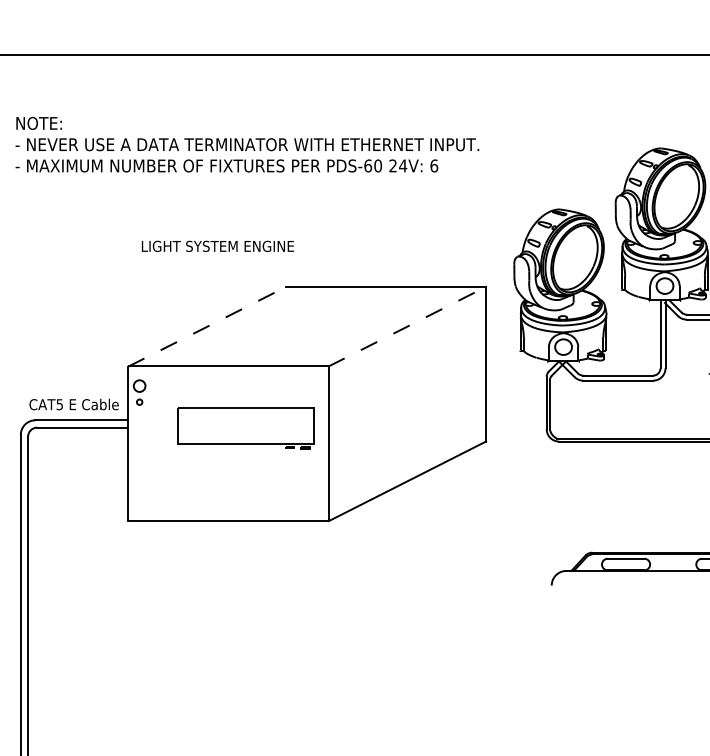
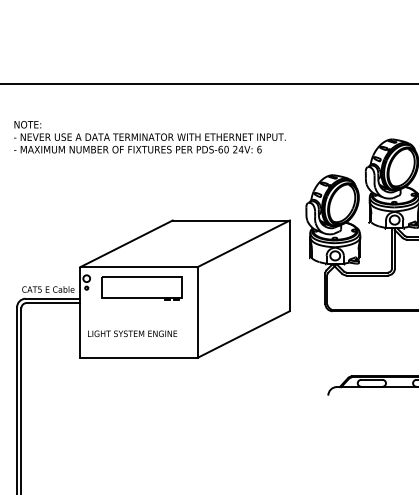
text: (217, 245) -> (132, 333), moved
line: (207, 326) -> (126, 243), dashed -> solid
line: (407, 326) -> (243, 243), dashed -> solid
part: (244, 428) -> (141, 288), moved

